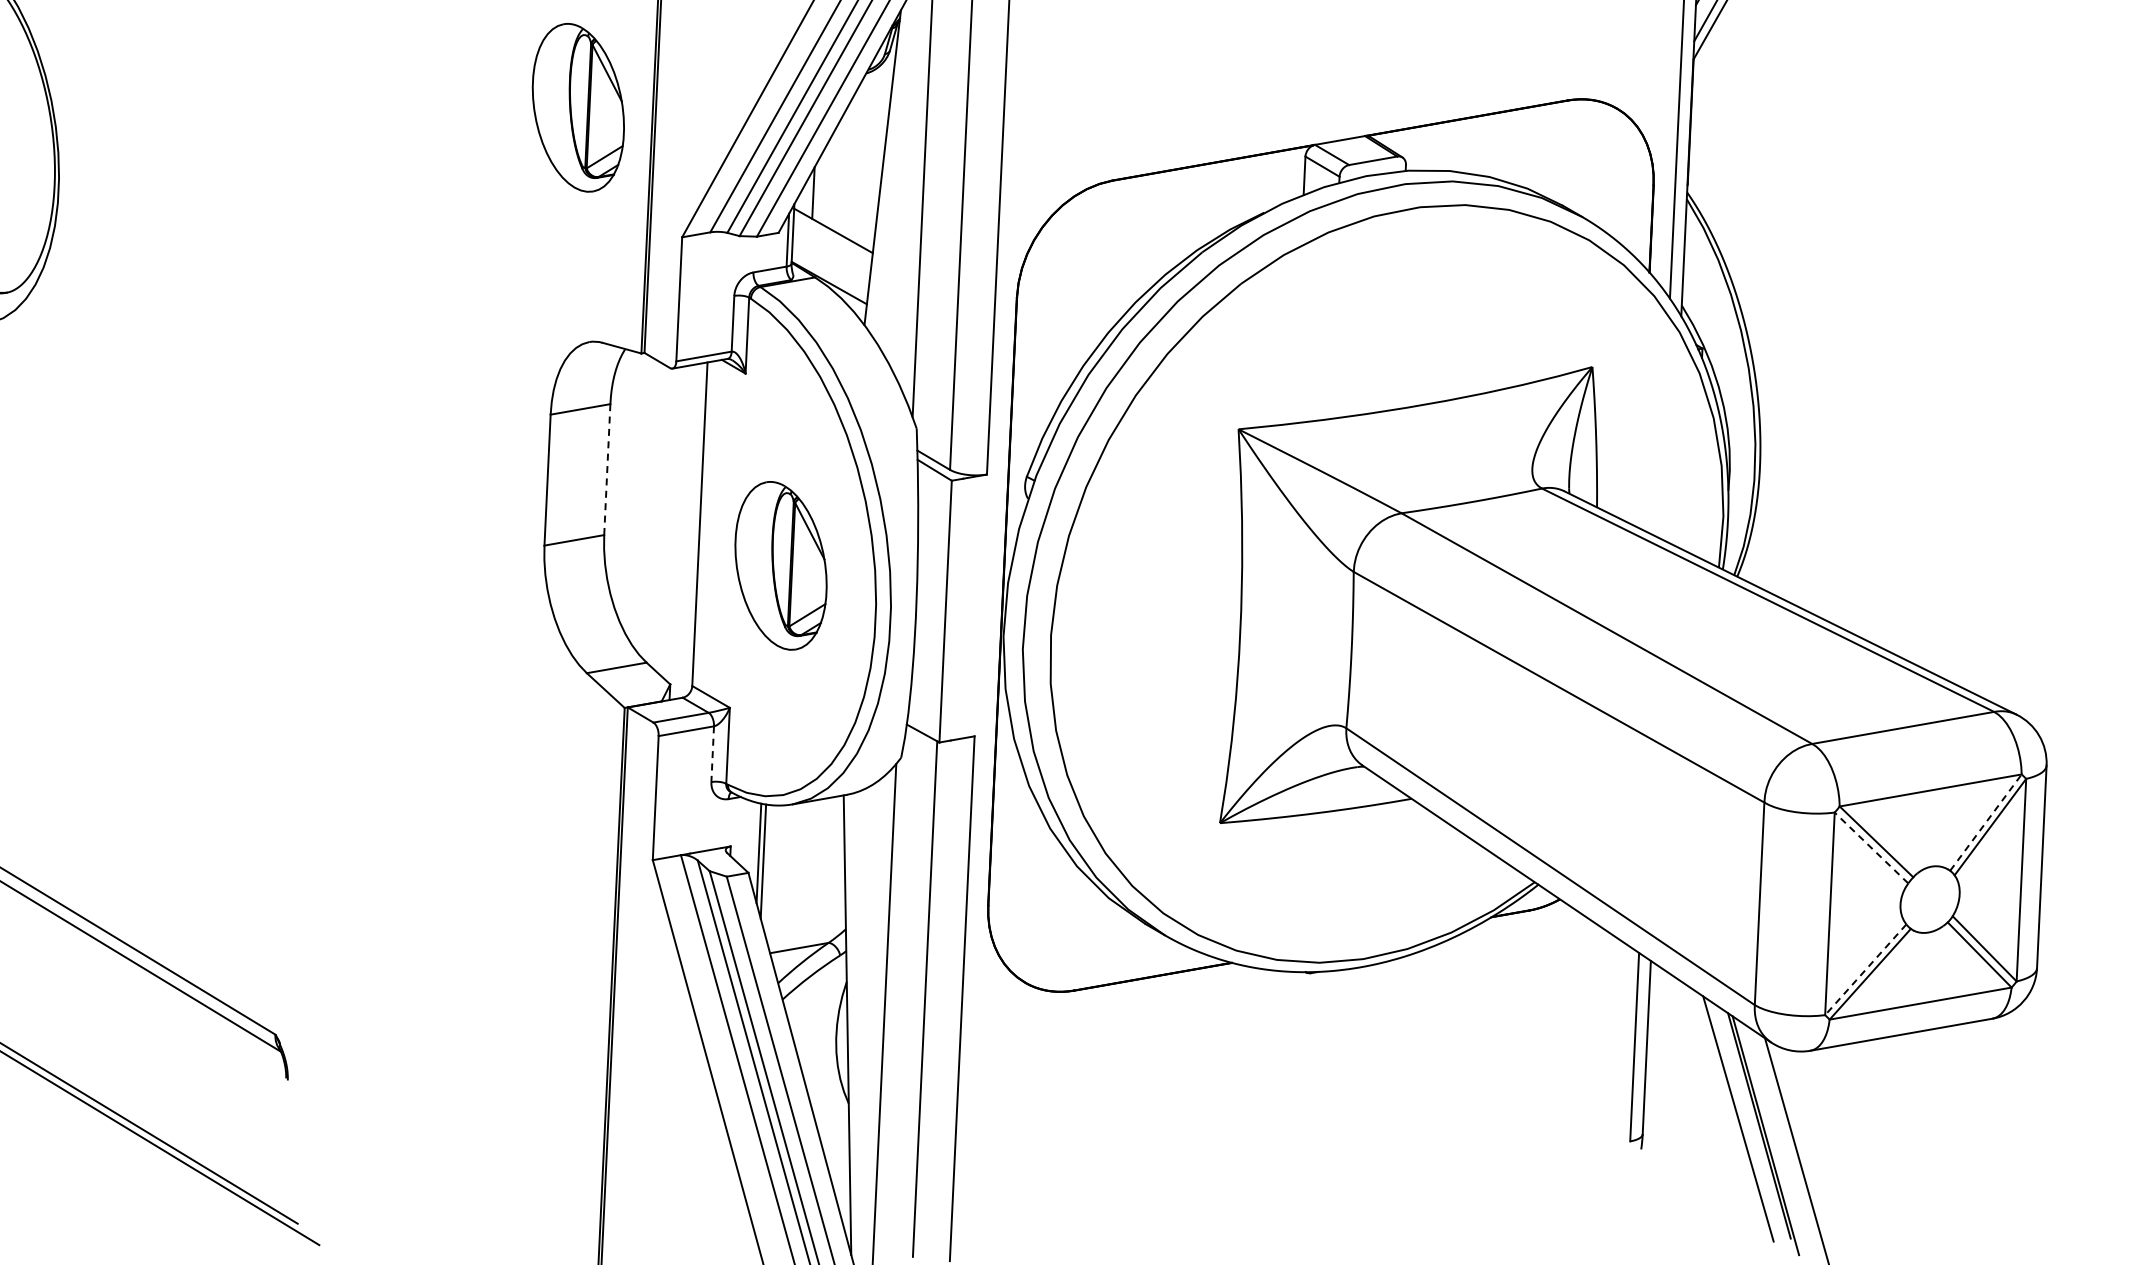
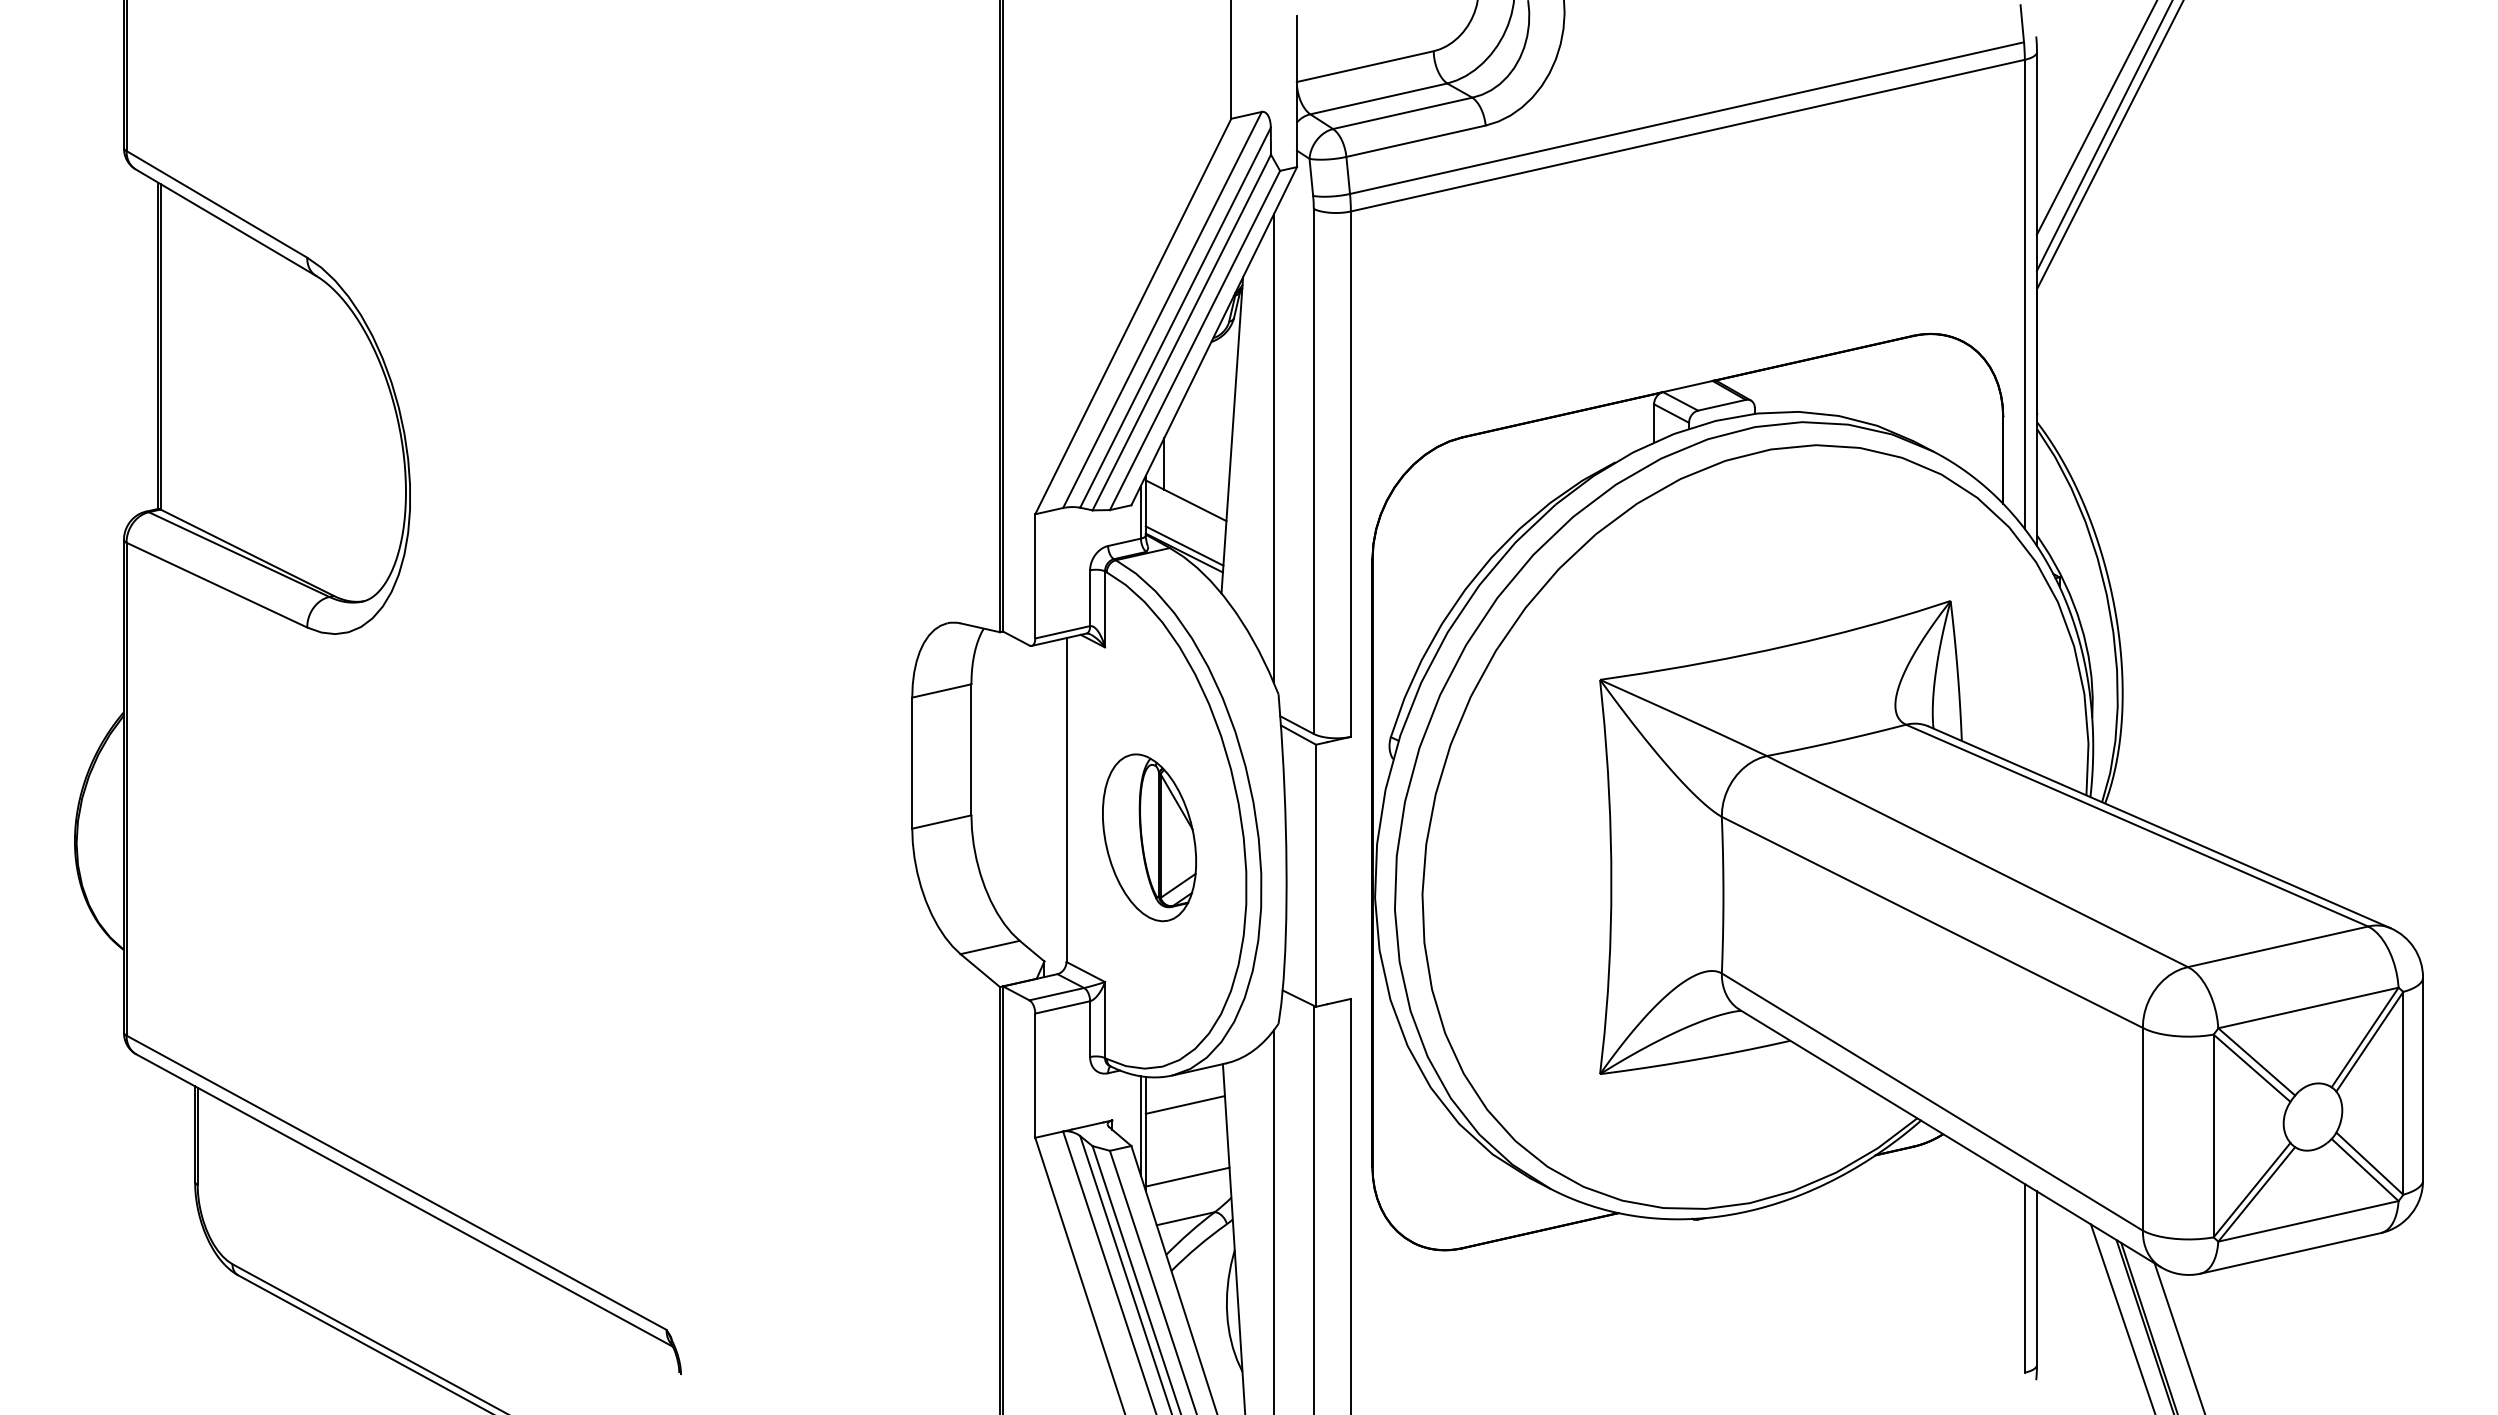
part: (578, 107) -> (925, 389), removed
line: (829, 275) -> (1184, 545), added
line: (607, 469) -> (971, 749), dashed -> solid
line: (713, 754) -> (1090, 1029), dashed -> solid
line: (1986, 822) -> (2365, 1037), dashed -> solid
line: (803, 833) -> (1184, 1104), added
line: (1871, 847) -> (2251, 1067), dashed -> solid
line: (803, 905) -> (1187, 1176), added
line: (1866, 970) -> (2252, 1190), dashed -> solid

